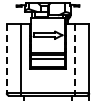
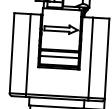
line: (6, 58) -> (11, 53), dashed -> solid
line: (75, 58) -> (91, 57), dashed -> solid

